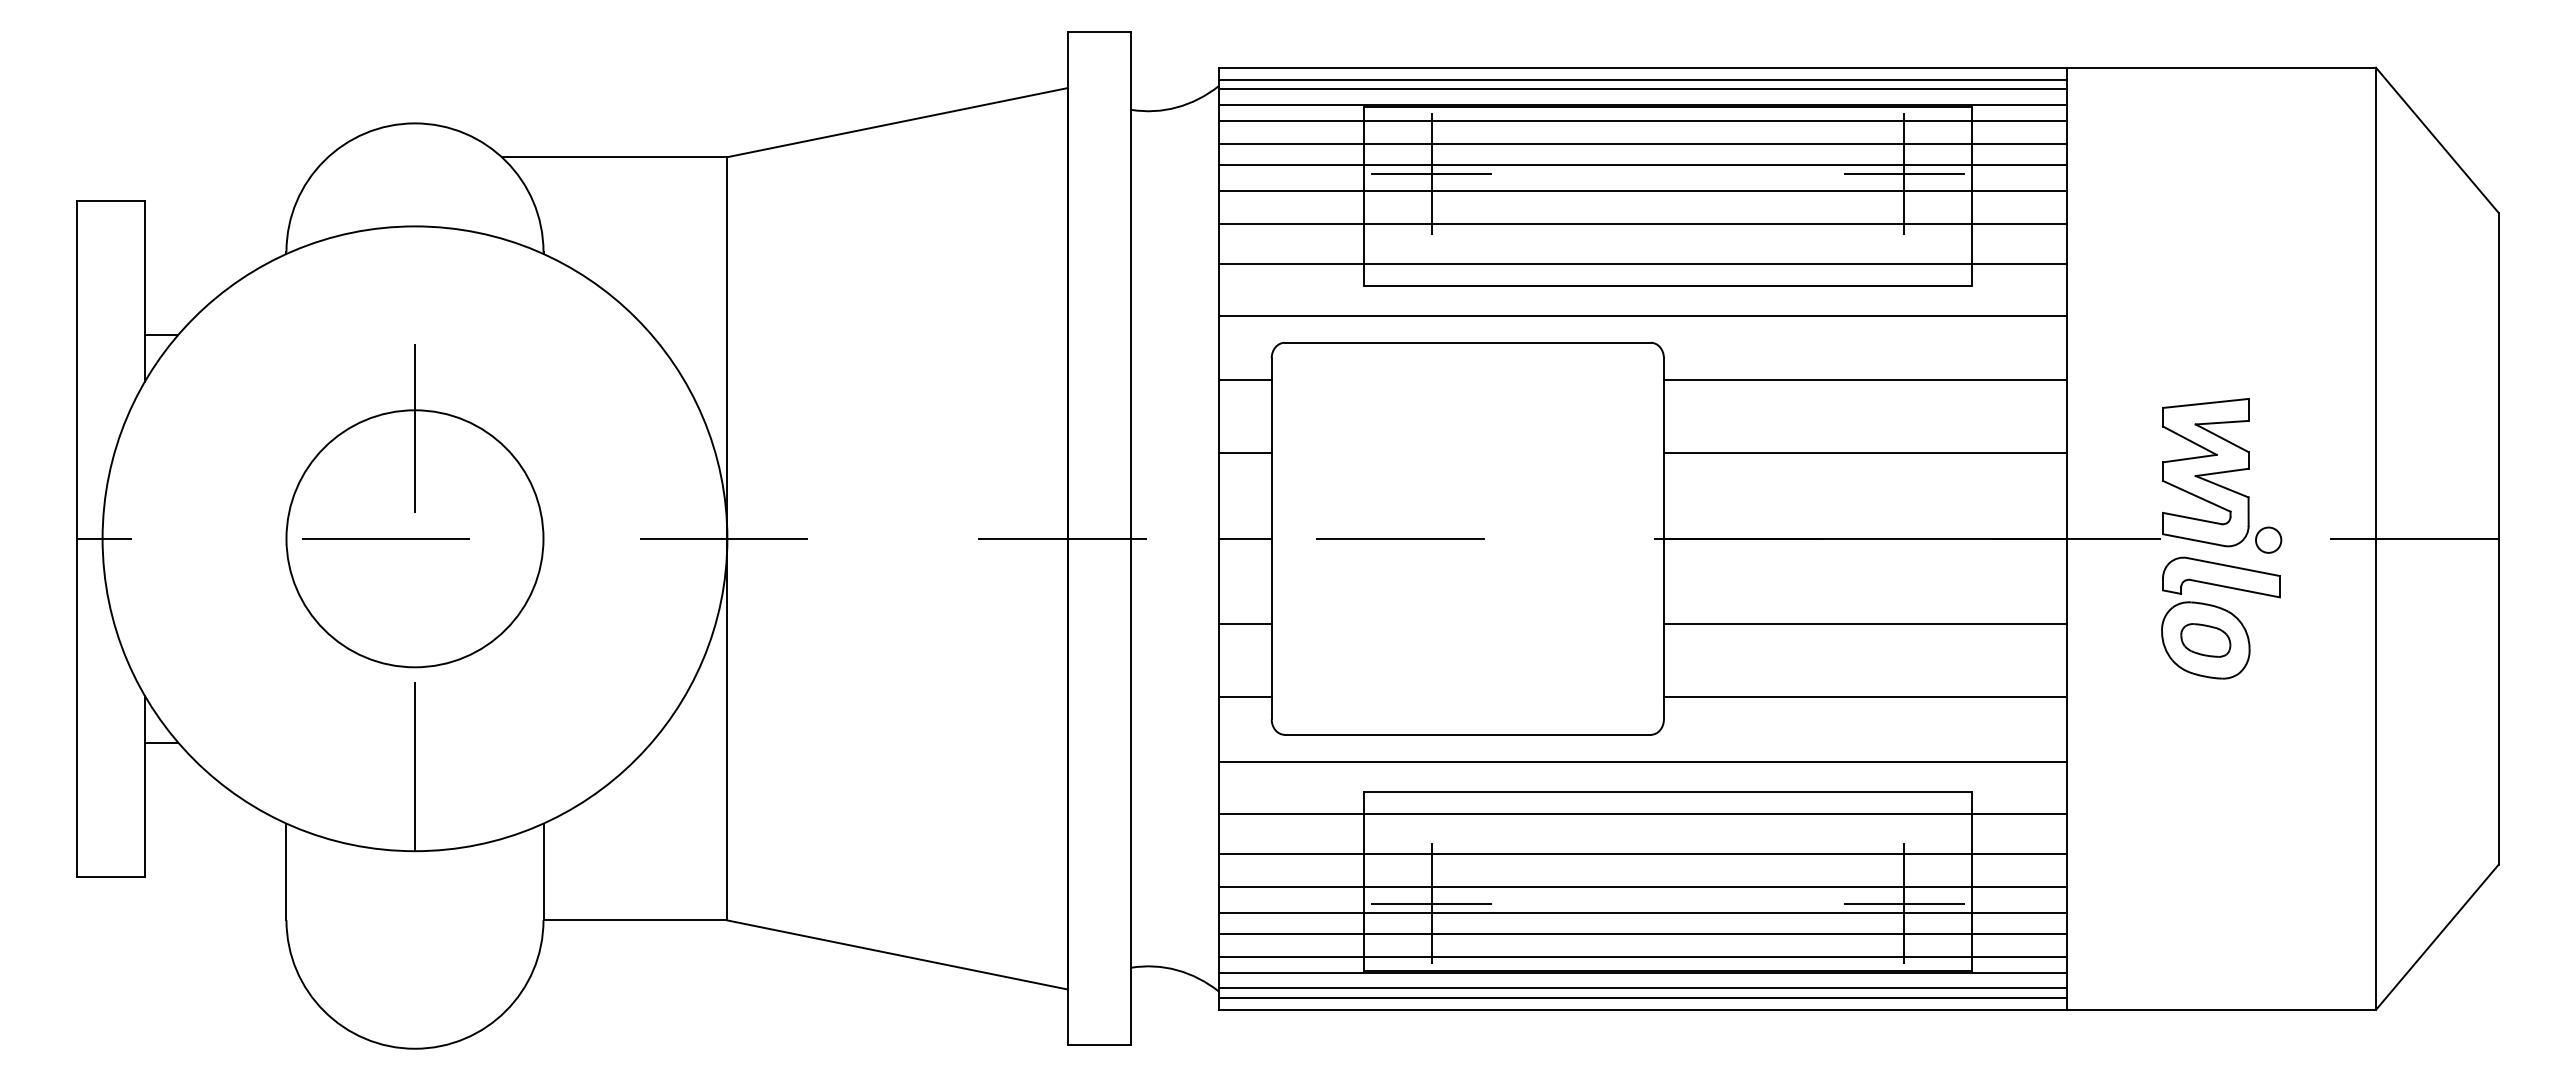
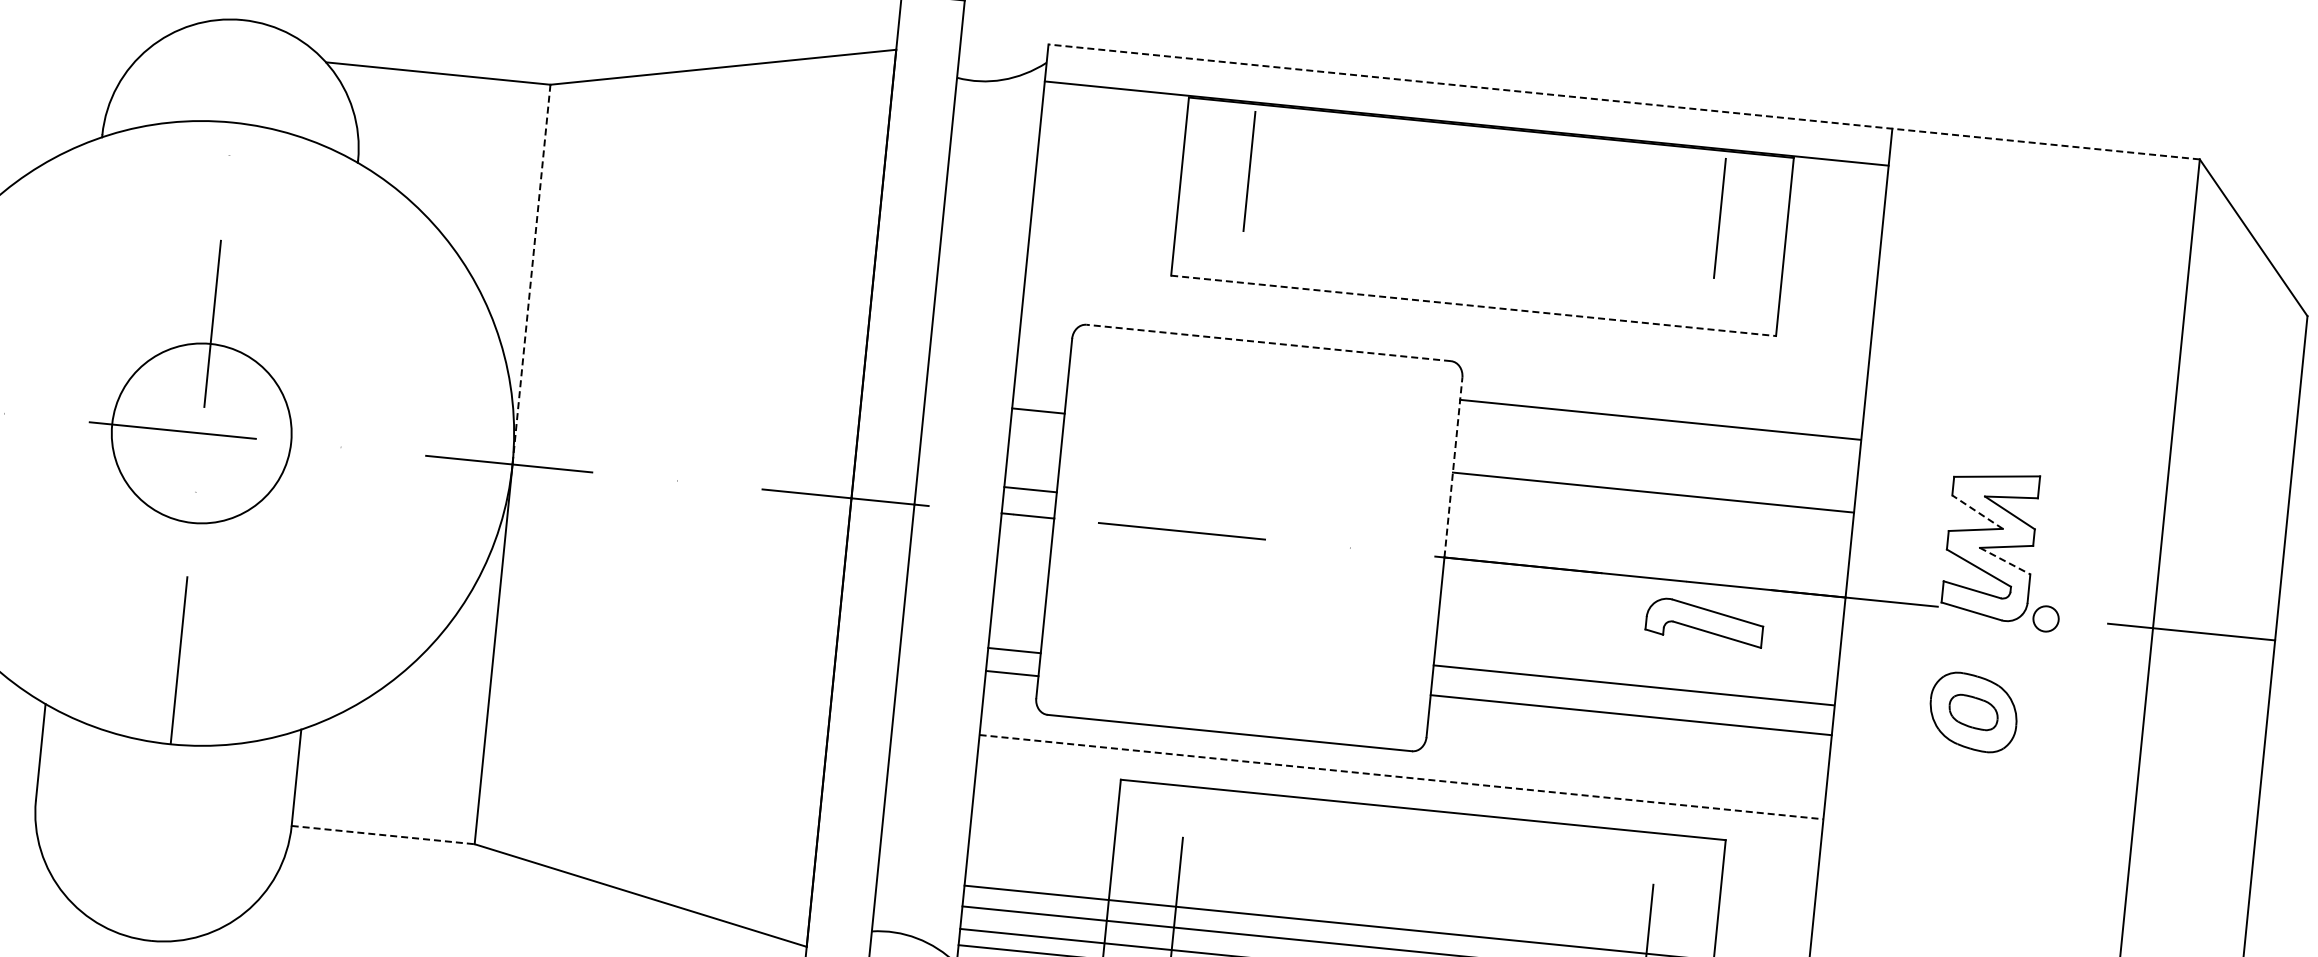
line: (1797, 67) -> (1624, 101), solid -> dashed
line: (1642, 79) -> (1468, 98), removed
line: (1642, 89) -> (1467, 108), removed
line: (1642, 121) -> (1464, 140), removed
line: (1642, 143) -> (1462, 162), removed
line: (1642, 164) -> (1460, 182), removed
line: (1431, 174) -> (1249, 171), removed
line: (1904, 174) -> (1720, 218), removed
line: (1642, 190) -> (1457, 208), removed
line: (1642, 223) -> (1454, 241), removed
line: (1642, 263) -> (1450, 281), removed
line: (1667, 285) -> (1473, 305), solid -> dashed
line: (1642, 315) -> (1445, 333), removed
line: (1467, 342) -> (1268, 342), solid -> dashed
line: (727, 348) -> (531, 275), solid -> dashed
line: (1244, 380) -> (1037, 411), moved
line: (2189, 440) -> (1977, 511), solid -> dashed
line: (1663, 448) -> (1453, 467), solid -> dashed
line: (1244, 453) -> (1029, 489), moved
line: (2222, 486) -> (2005, 560), solid -> dashed
circle: (414, 538) -> (201, 433), size x0.7
part: (2221, 577) -> (1704, 622), moved
line: (1244, 624) -> (1013, 650), moved
line: (1865, 624) -> (1631, 715), moved
line: (1864, 697) -> (1633, 685), moved
line: (1643, 761) -> (1402, 777), solid -> dashed
line: (1642, 813) -> (1395, 828), removed
line: (1642, 853) -> (1391, 868), removed
line: (1642, 886) -> (1388, 901), removed
line: (1431, 903) -> (1176, 897), removed
line: (1904, 903) -> (1647, 944), removed
line: (635, 920) -> (383, 835), solid -> dashed

